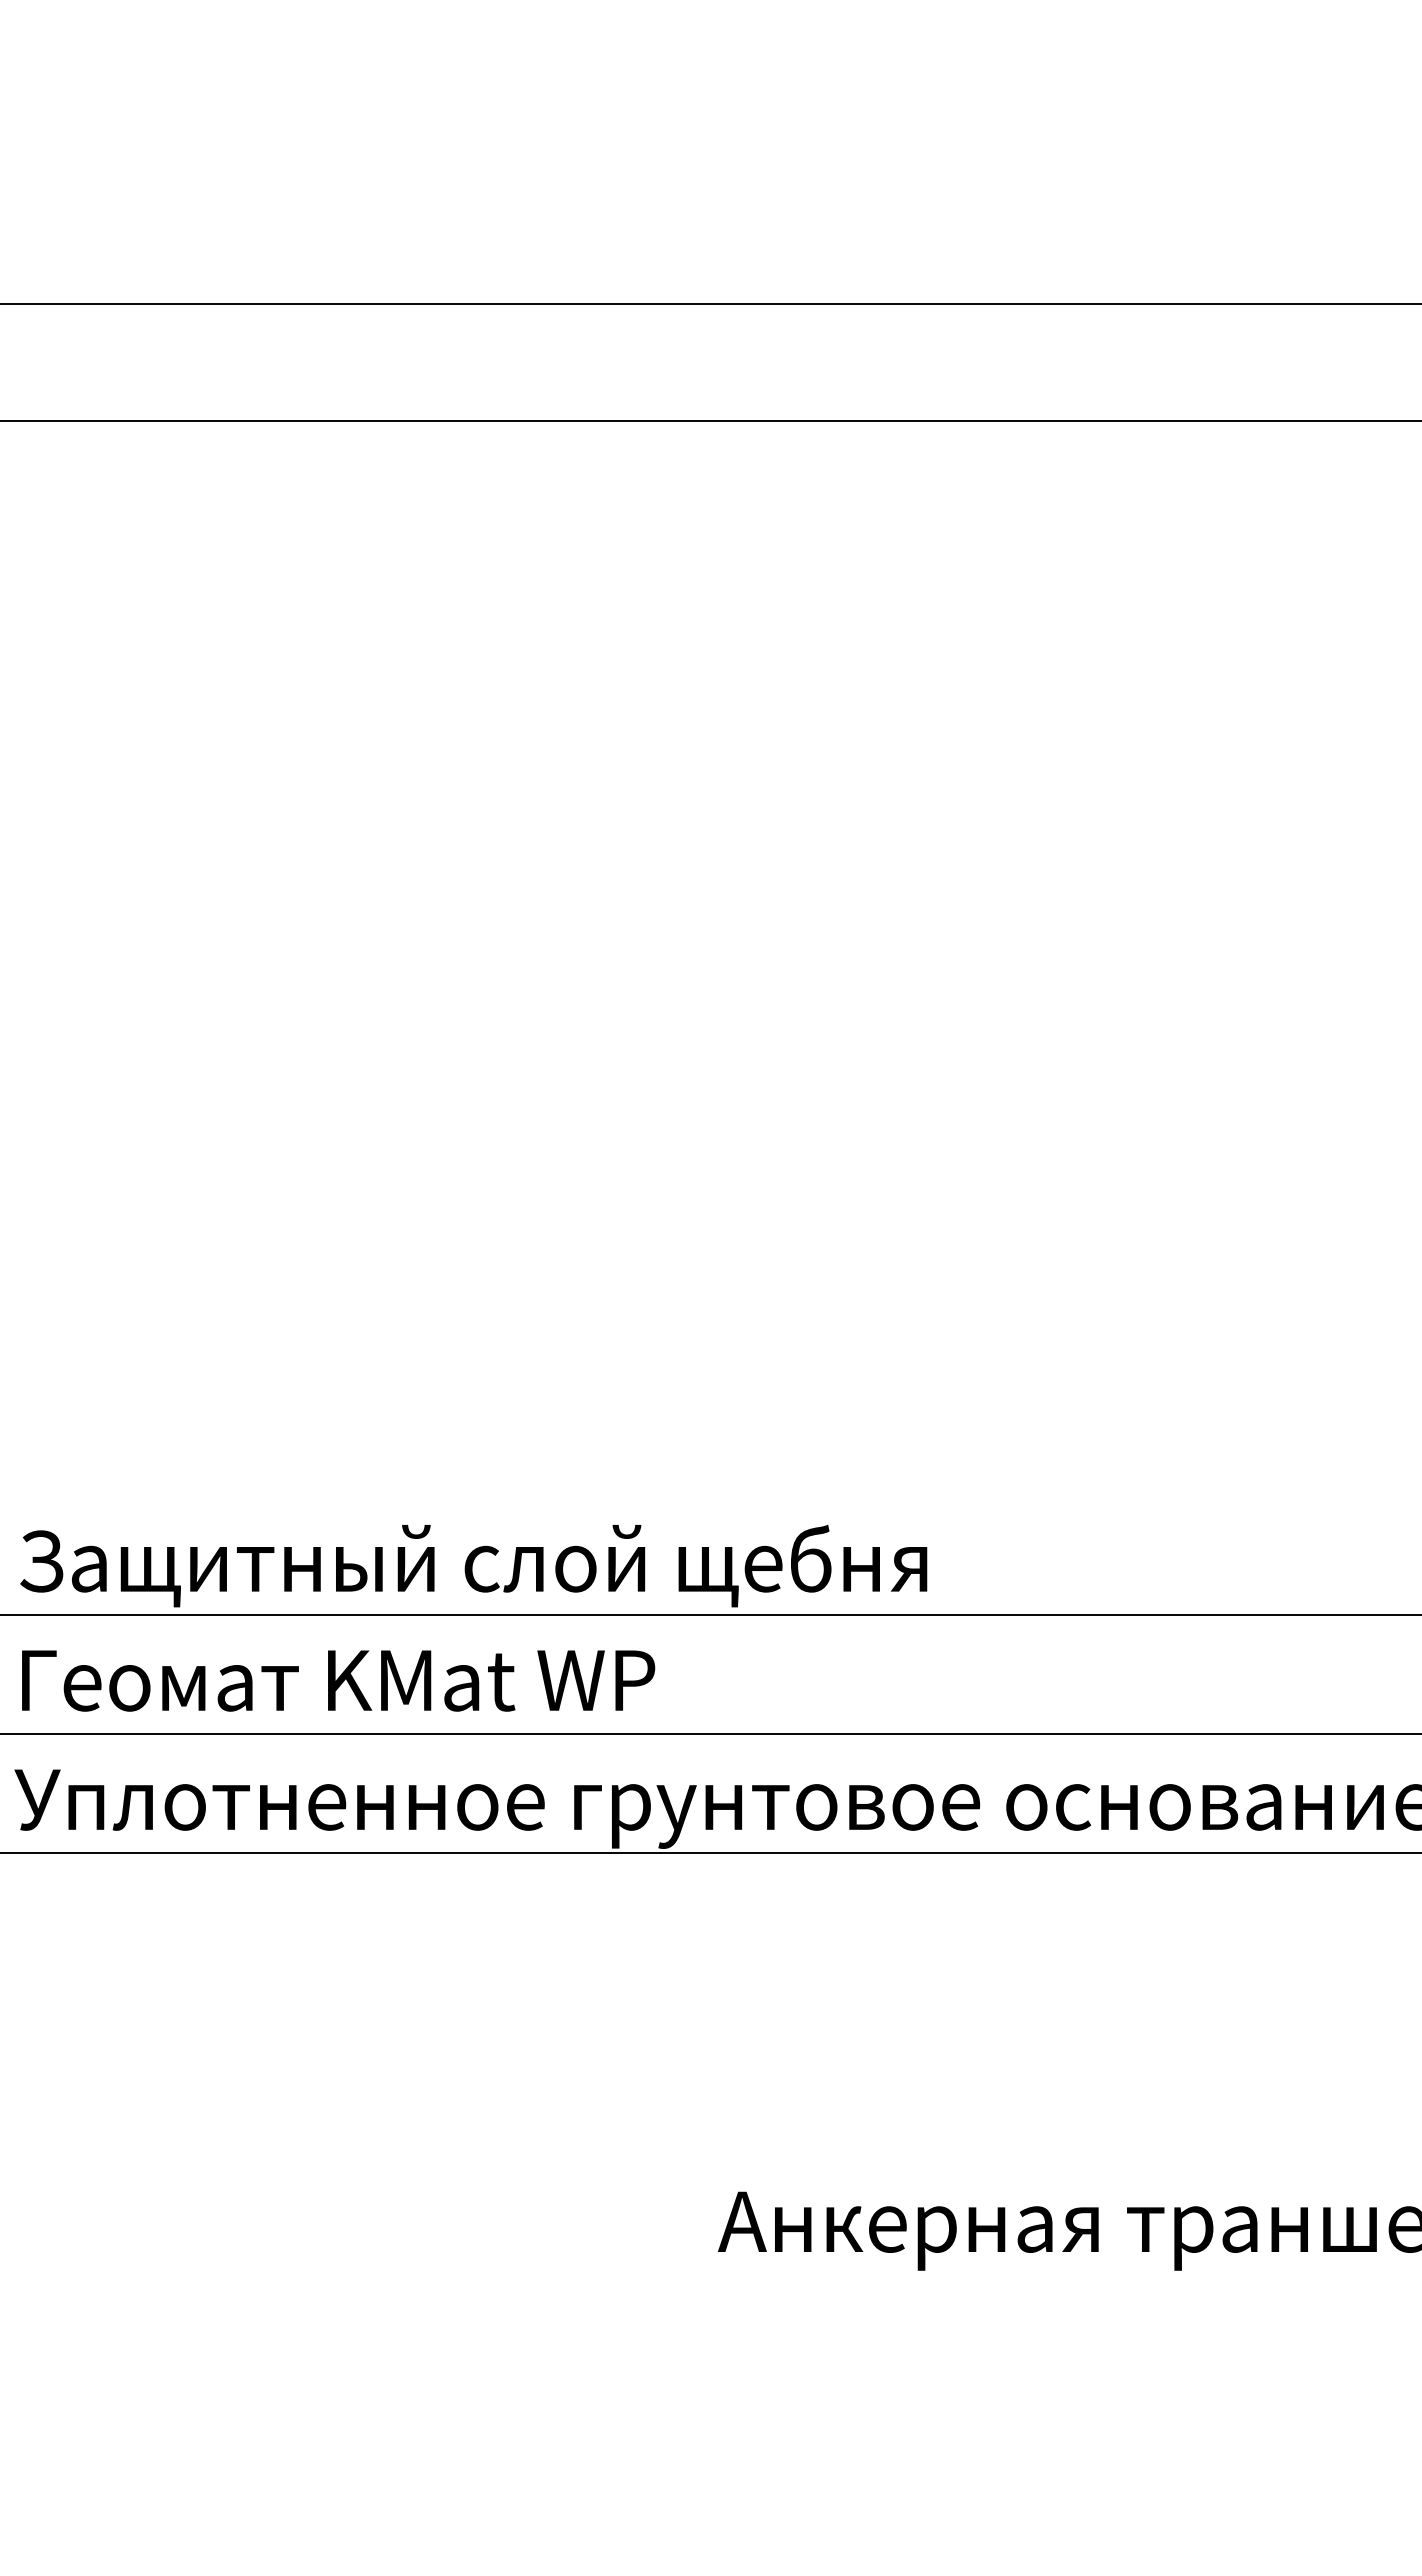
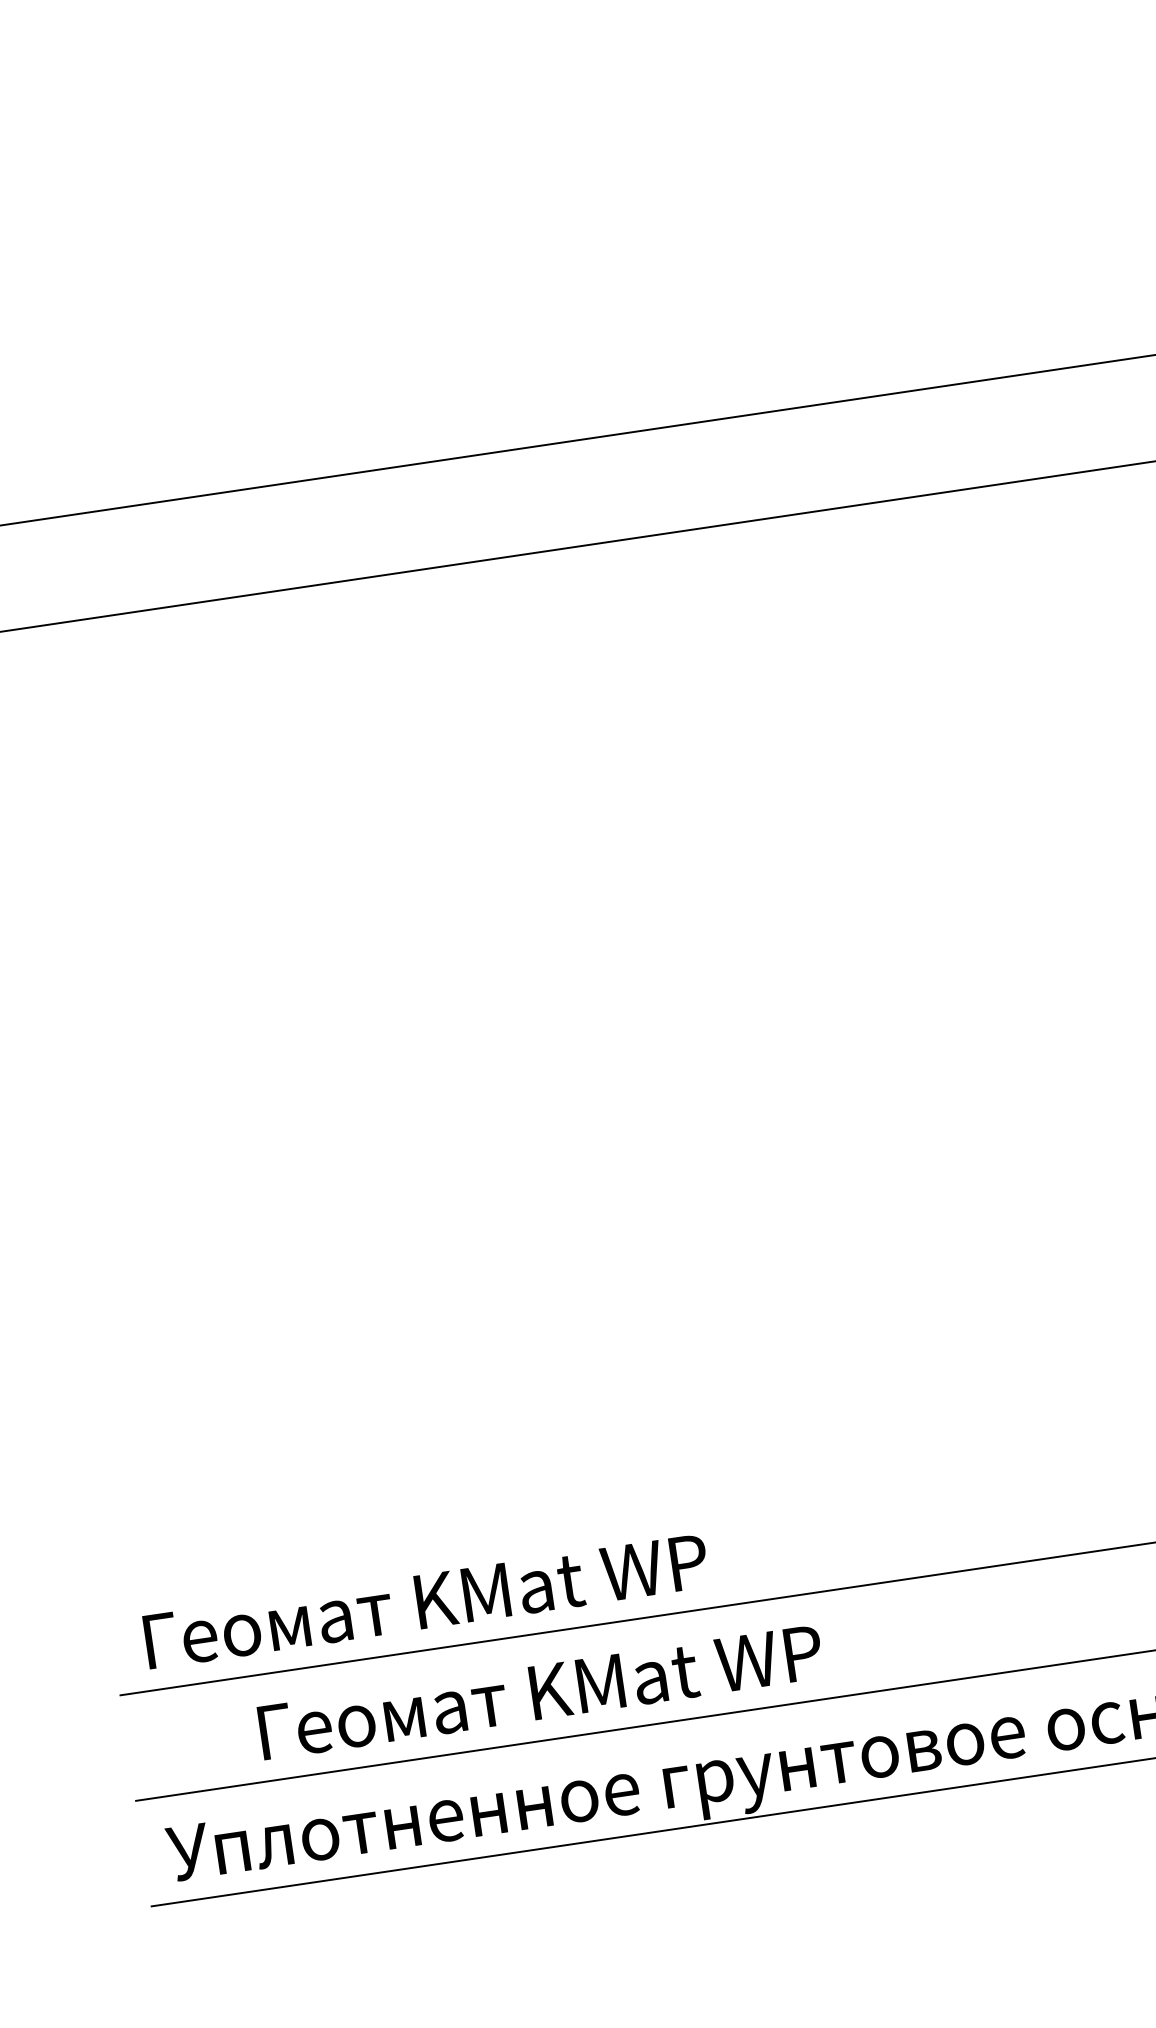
text: (473, 1565) -> (544, 1587), Защитный слой щебня -> Геомат KMat WP
text: (338, 1680) -> (540, 1692), moved

